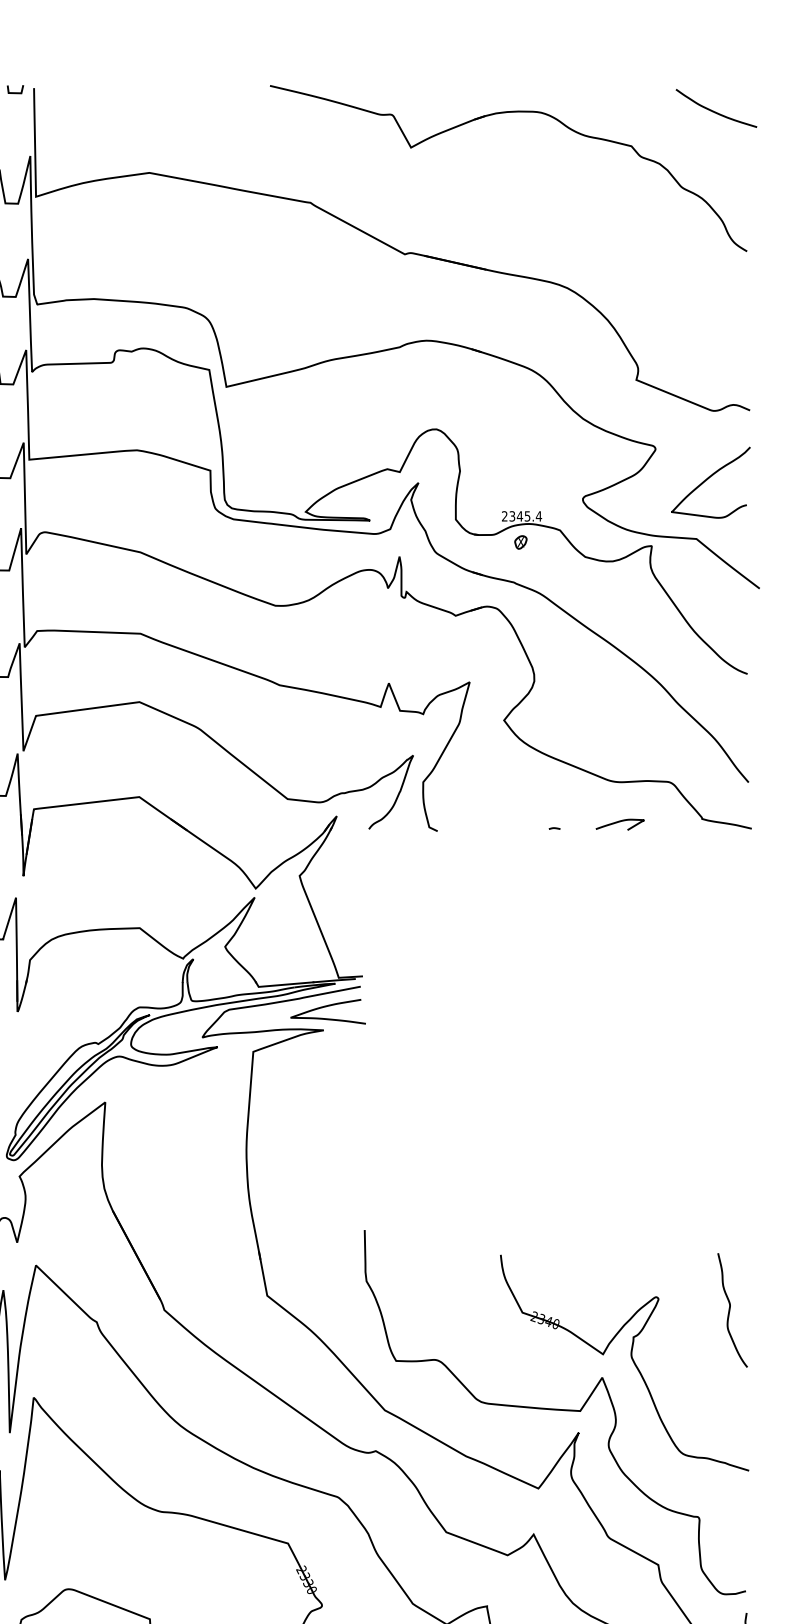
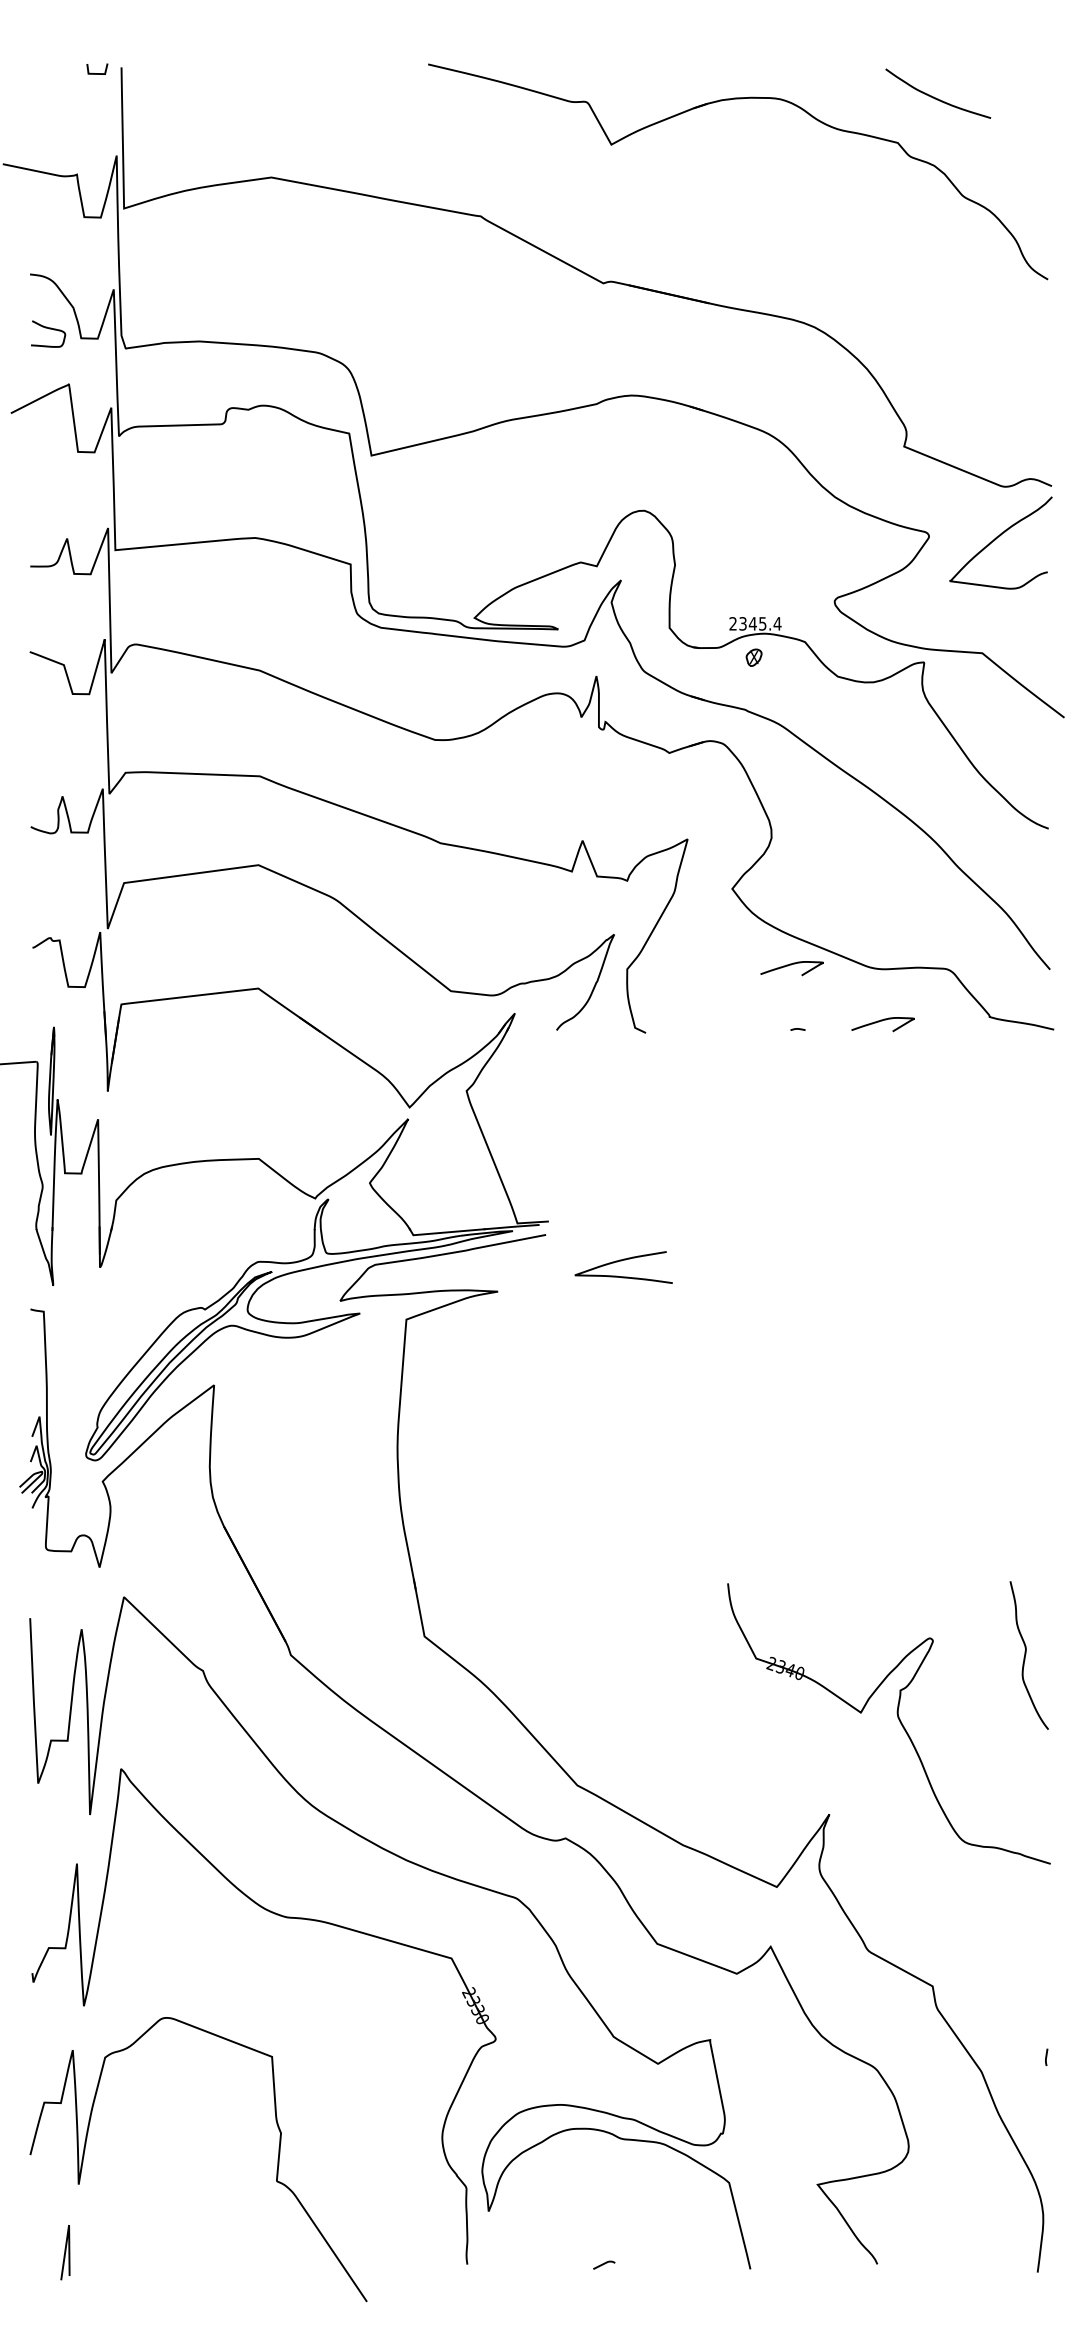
curve: (715, 111) -> (936, 97), moved
curve: (708, 479) -> (997, 538), moved
curve: (549, 779) -> (791, 965), added
curve: (326, 1007) -> (621, 1261), moved
curve: (555, 1410) -> (798, 1785), removed

